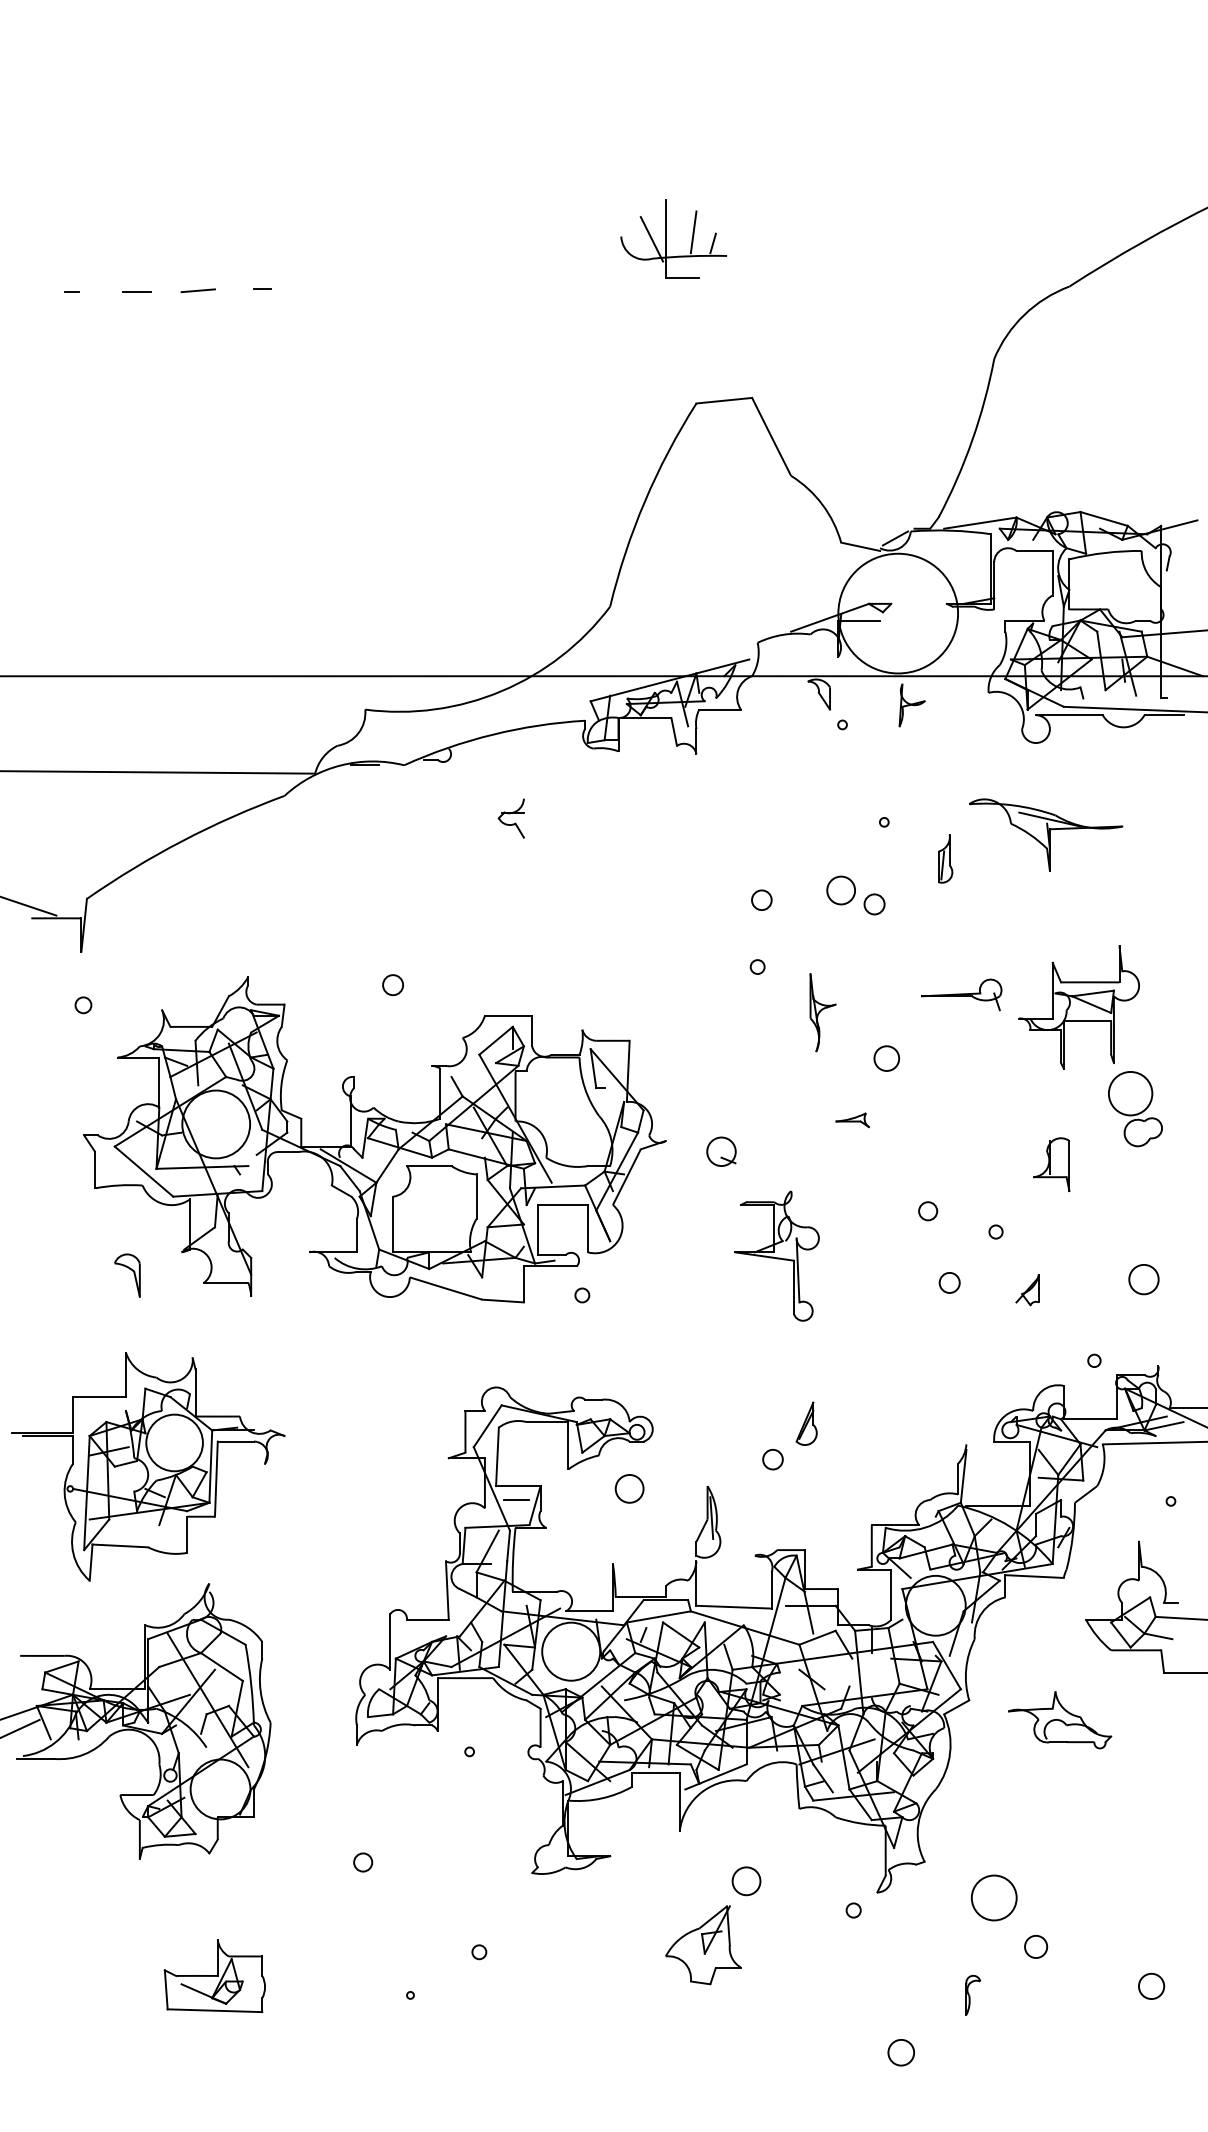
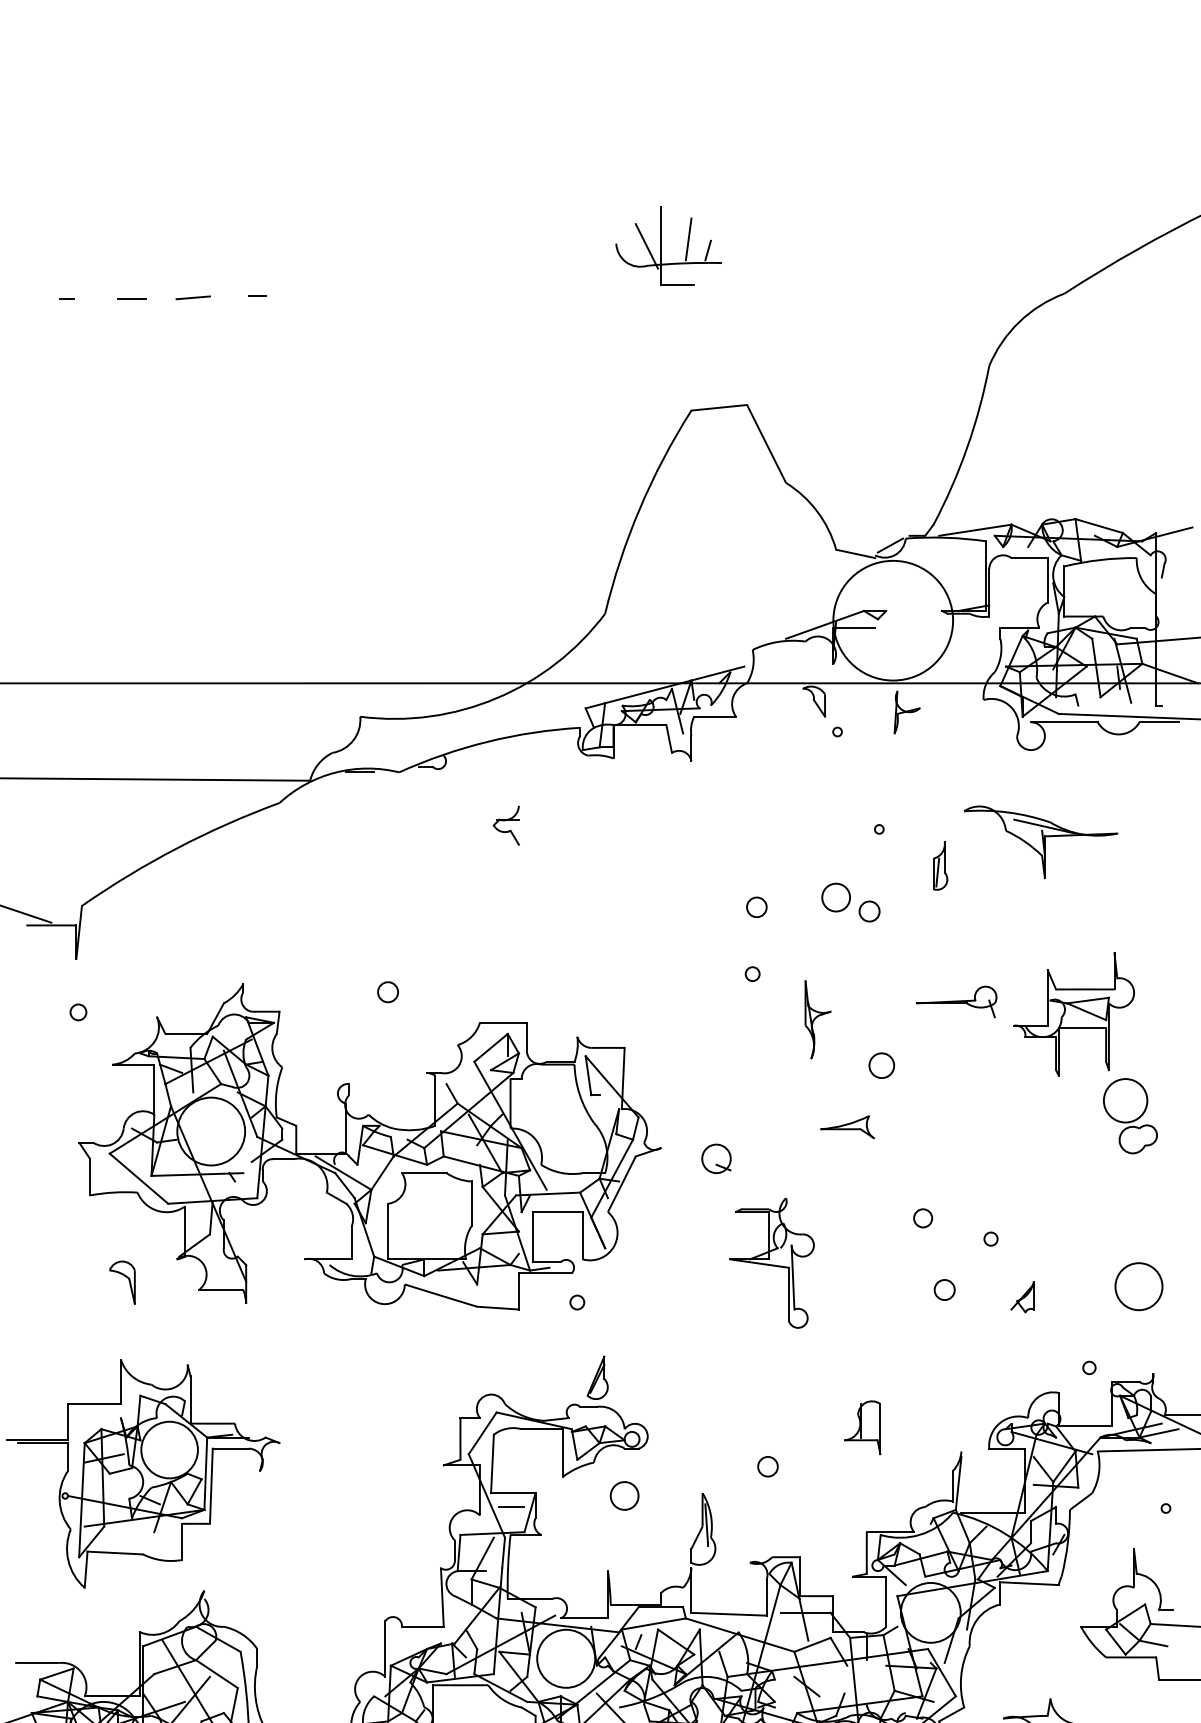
part: (852, 1120) -> (847, 1127), size x1.6
part: (1051, 1164) -> (862, 1427), moved
circle: (1143, 1279) -> (1138, 1286), size x1.6
part: (806, 1423) -> (597, 1377), moved

